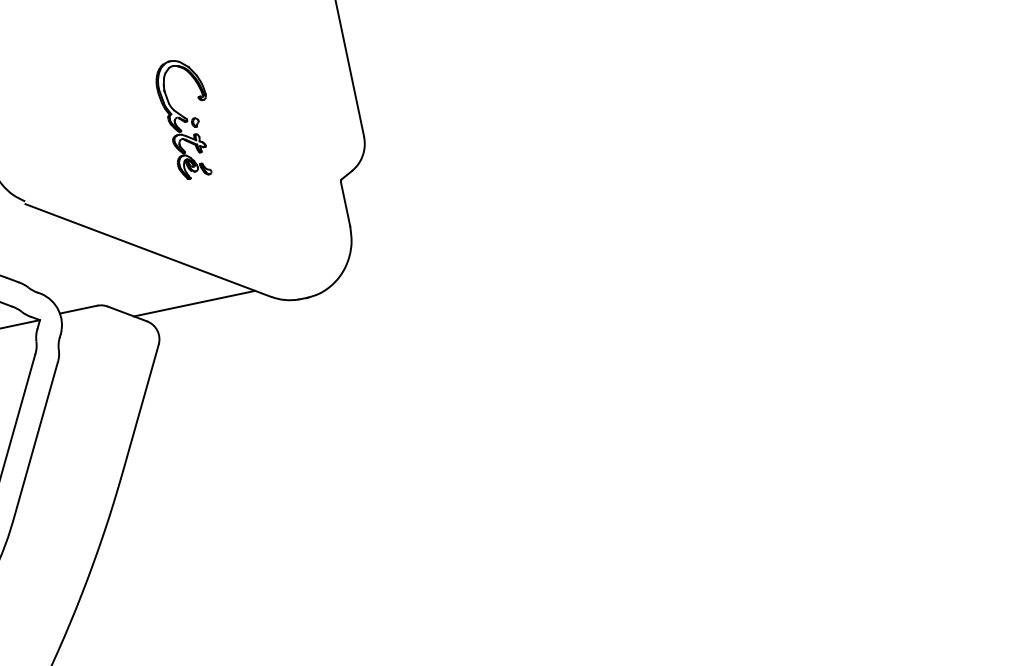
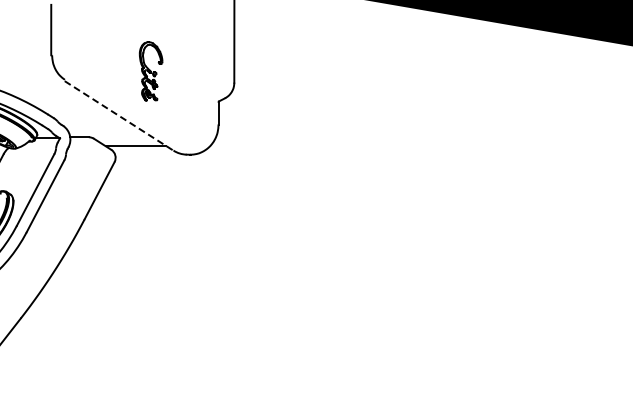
part: (185, 118) -> (150, 71), moved
line: (149, 251) -> (119, 116), solid -> dashed

